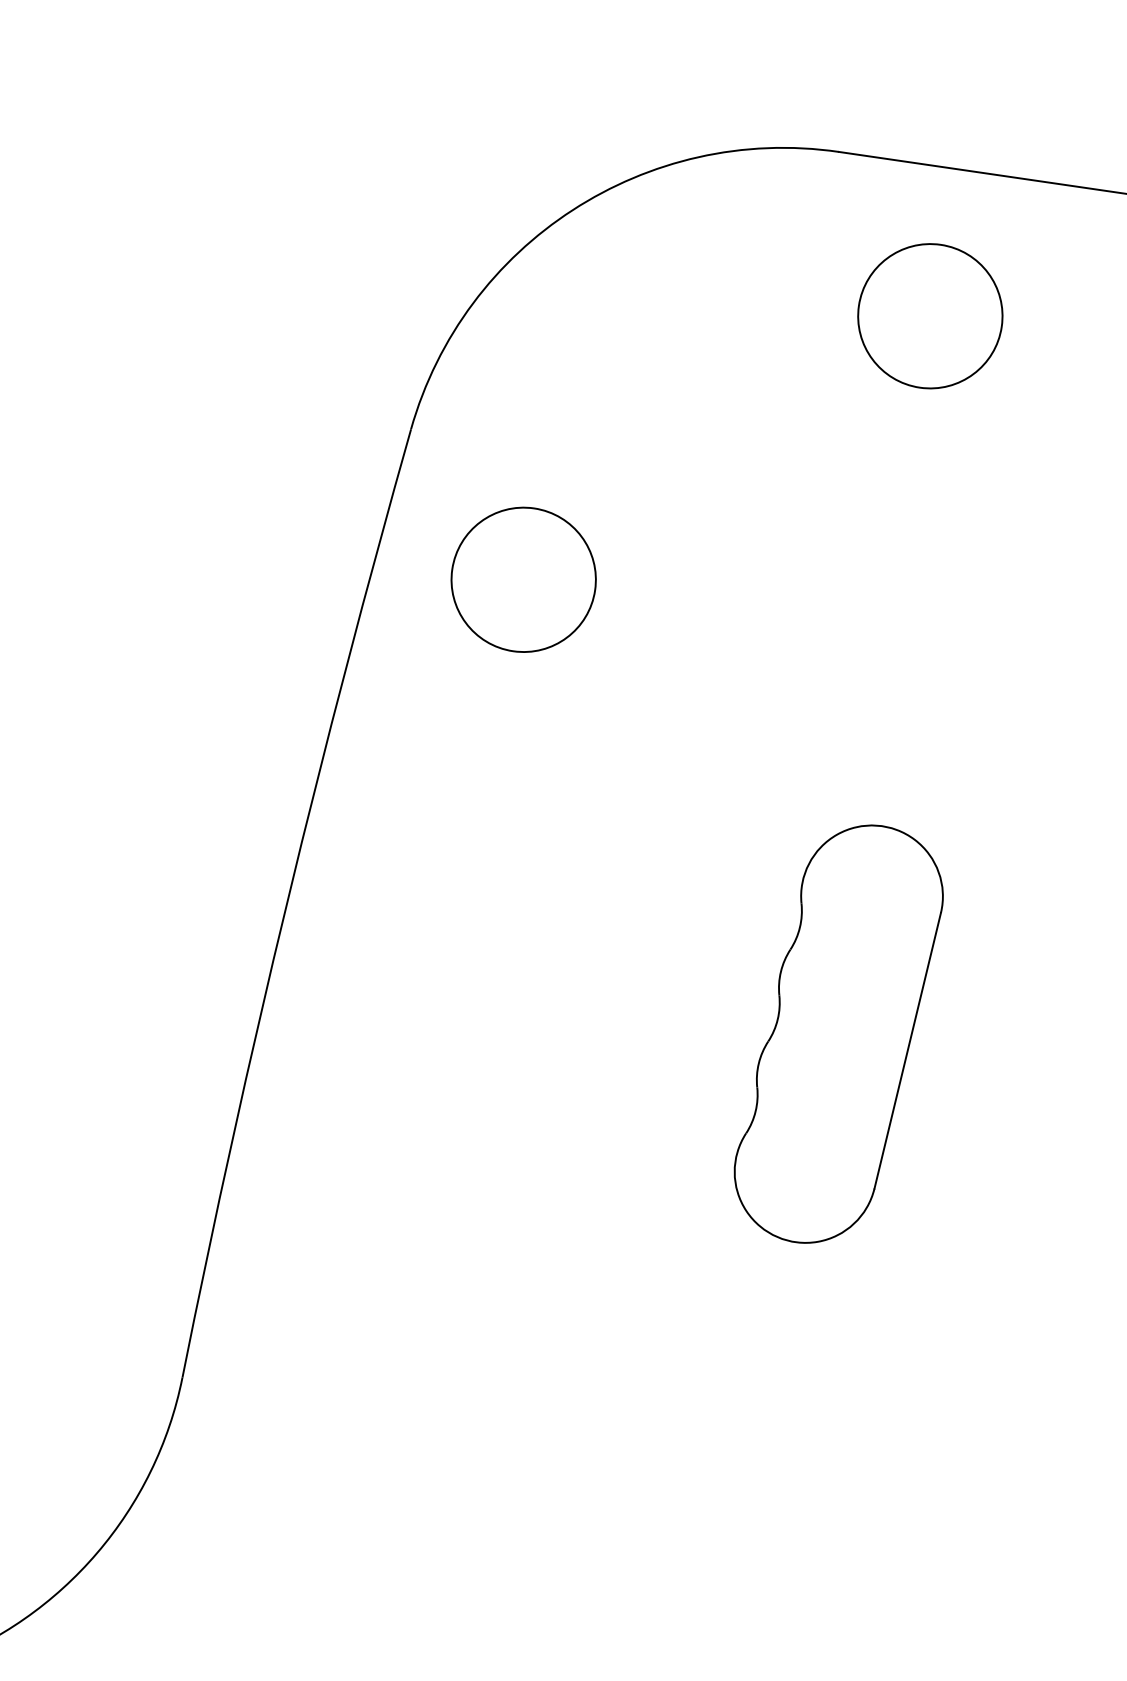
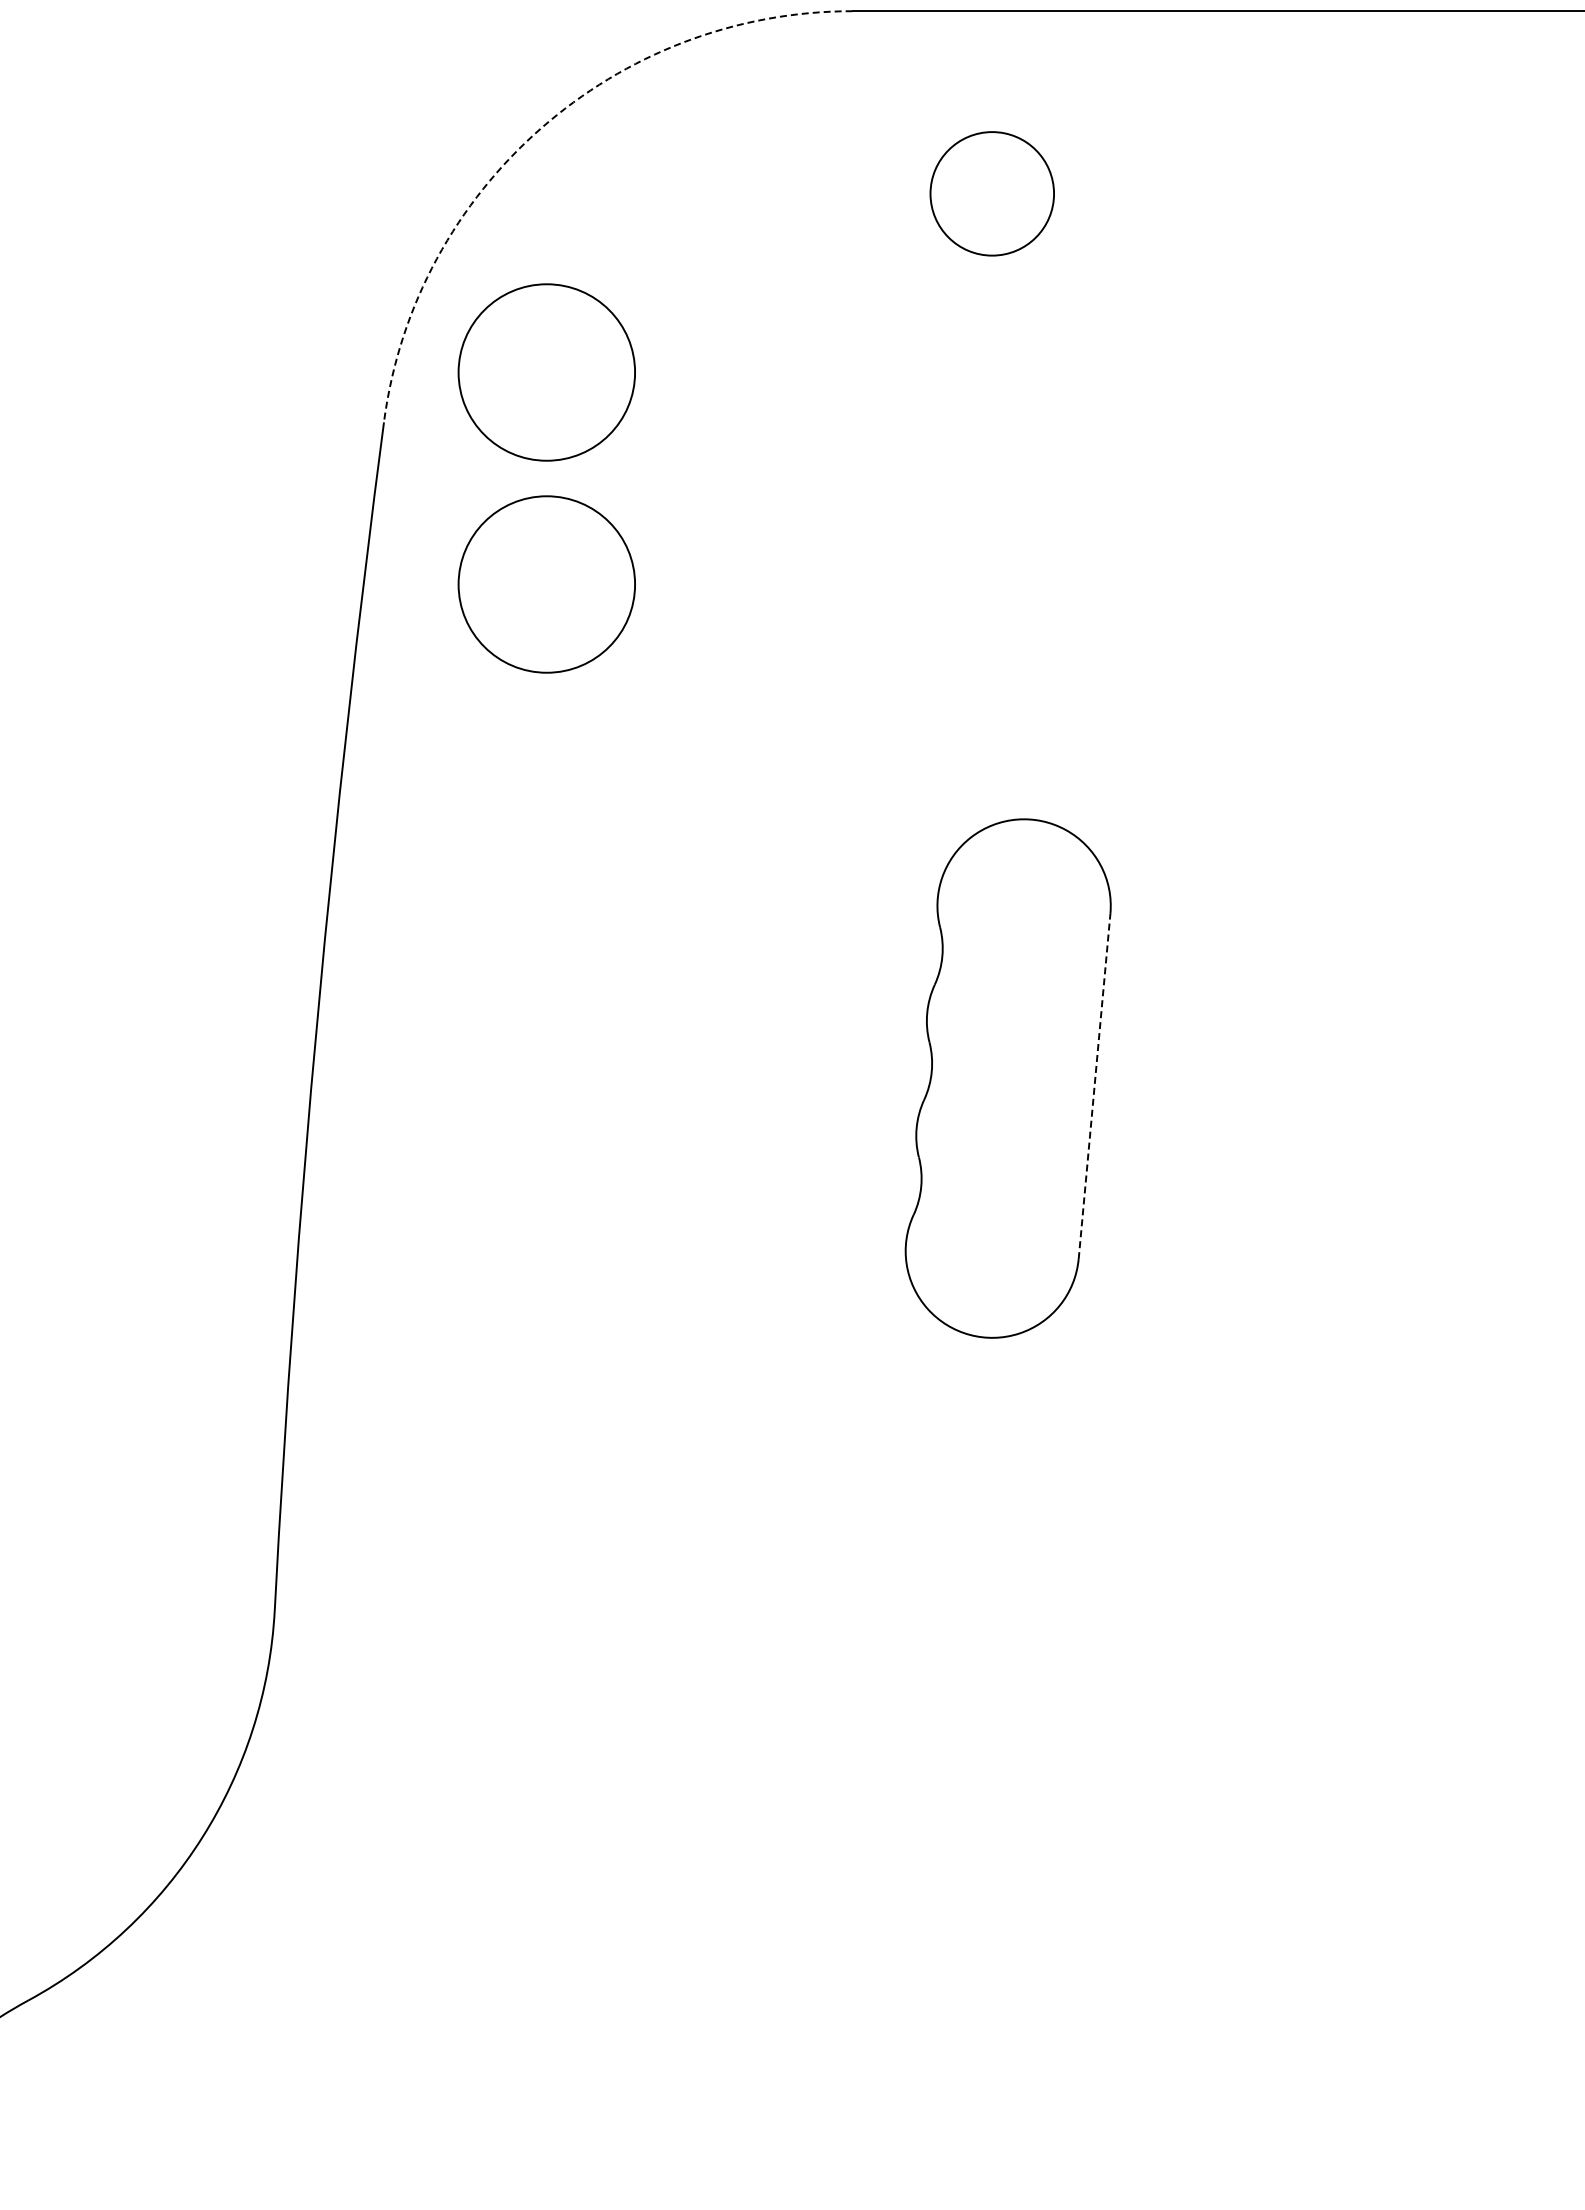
arc: (572, 210) -> (540, 128), solid -> dashed
circle: (930, 315) -> (992, 193), size x0.7
circle: (548, 408) -> (546, 372), added
line: (907, 1050) -> (1094, 1086), solid -> dashed

